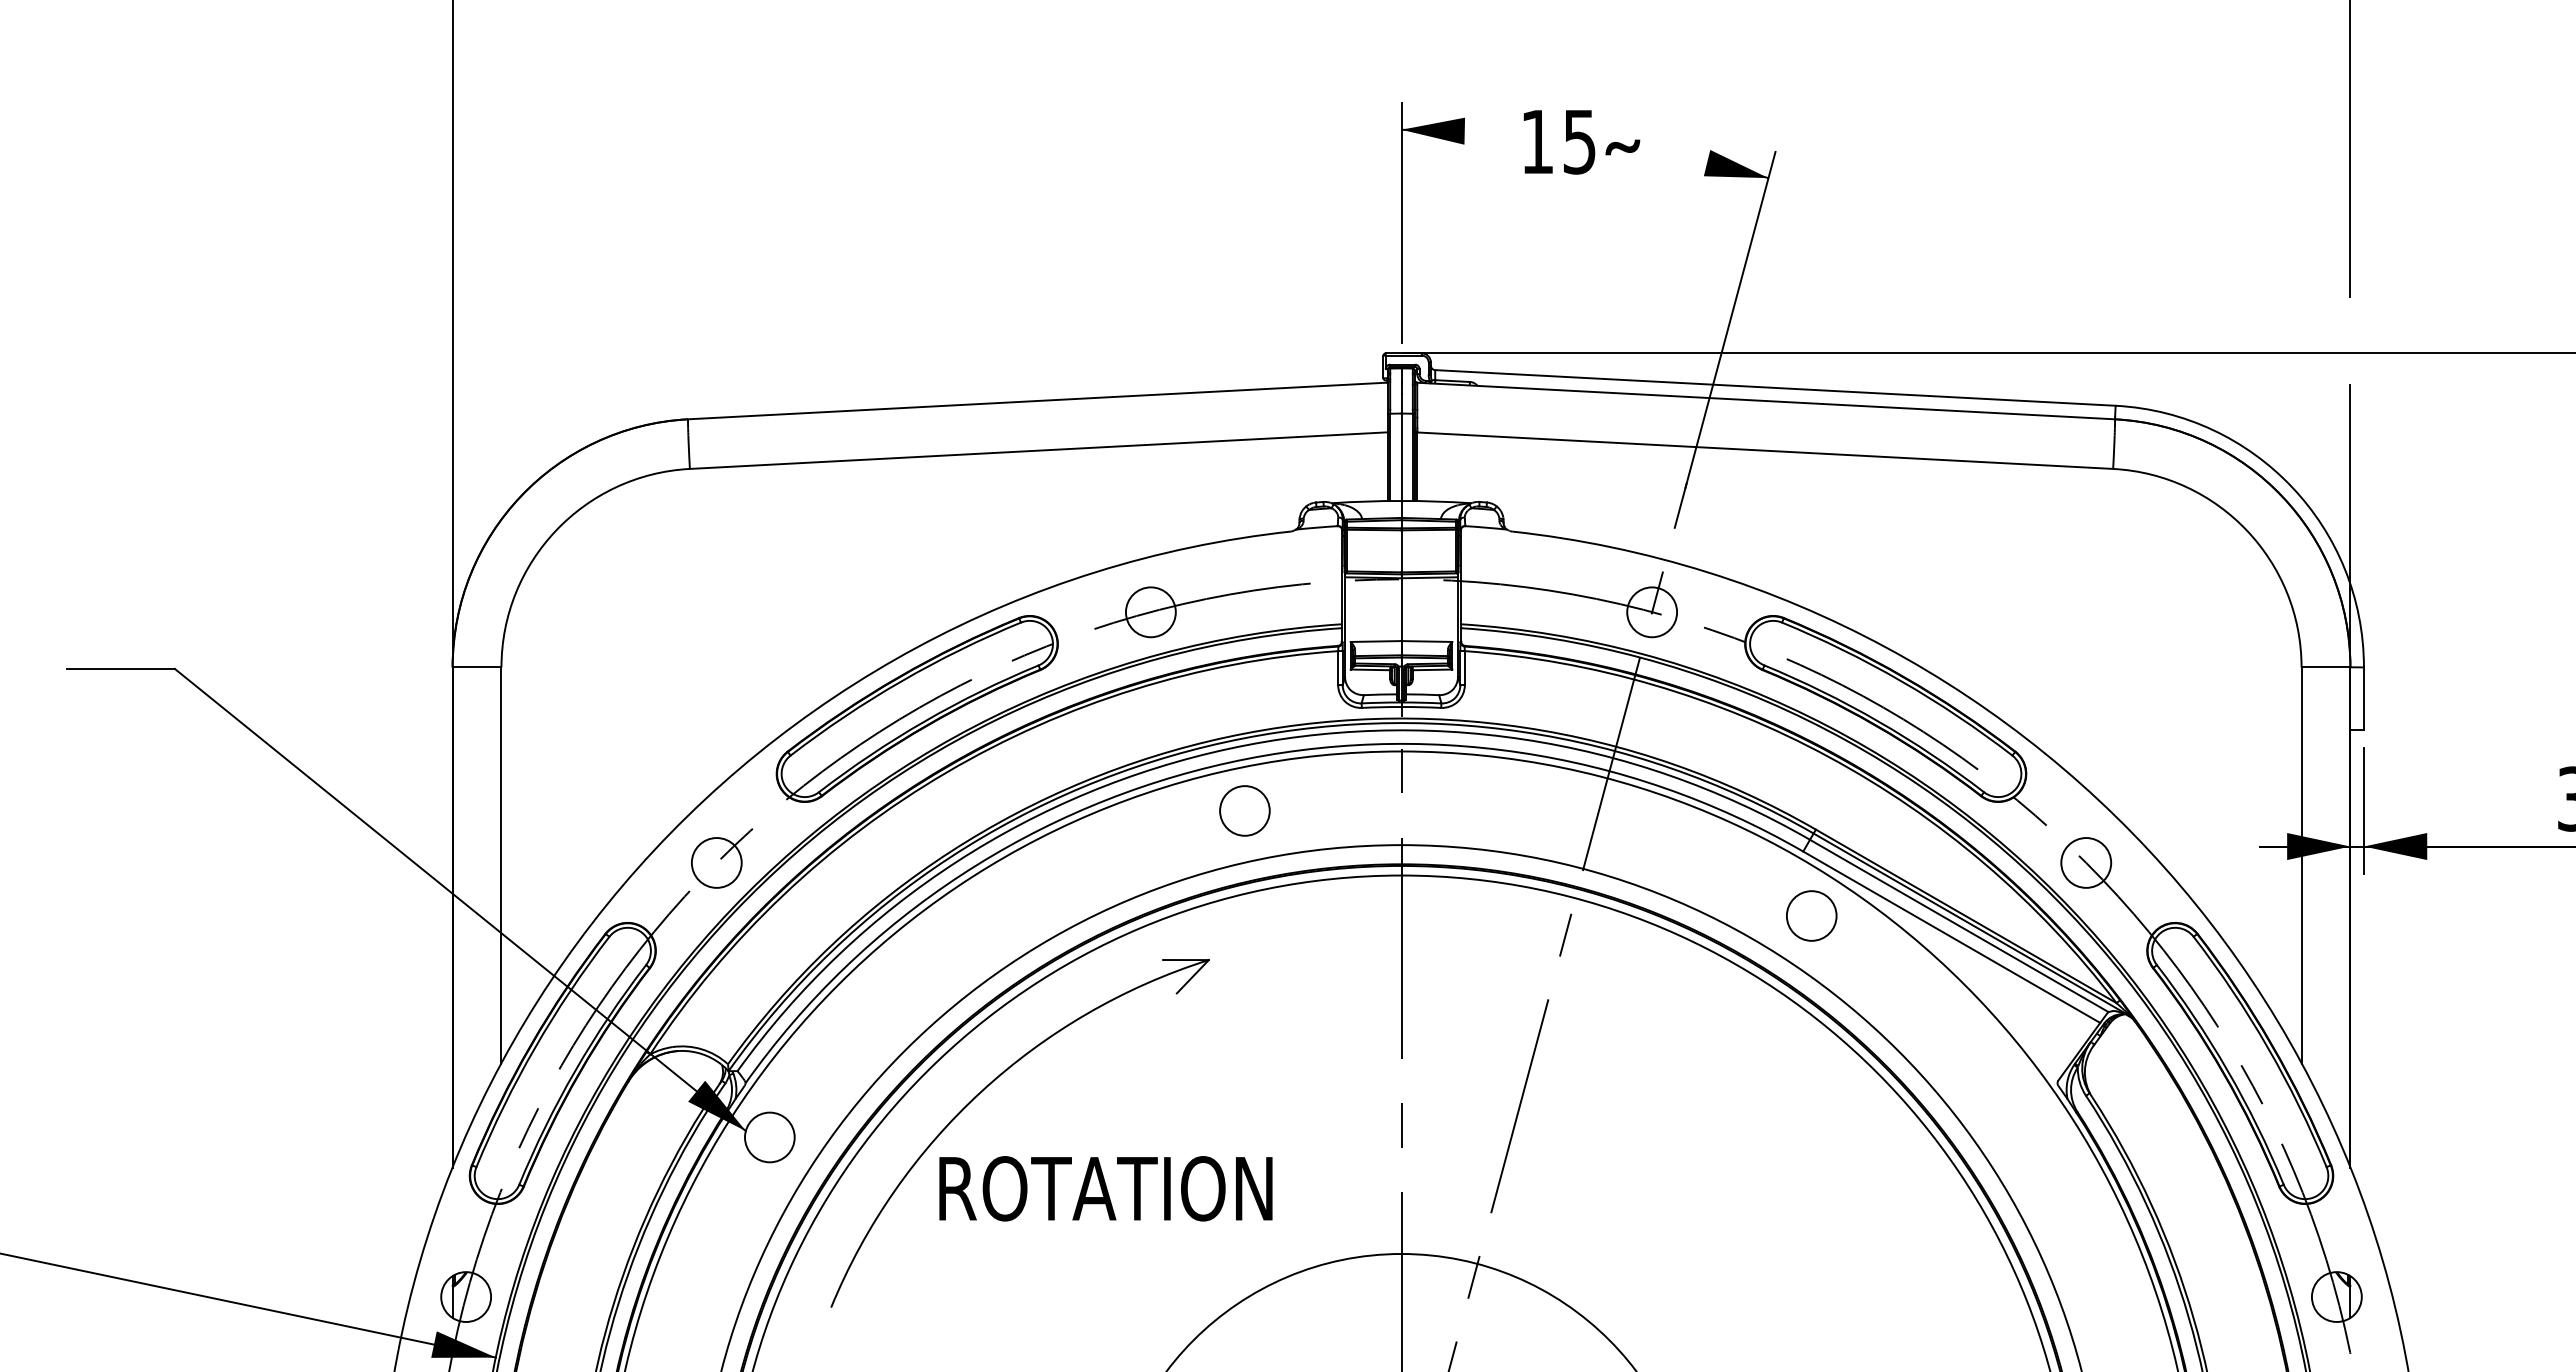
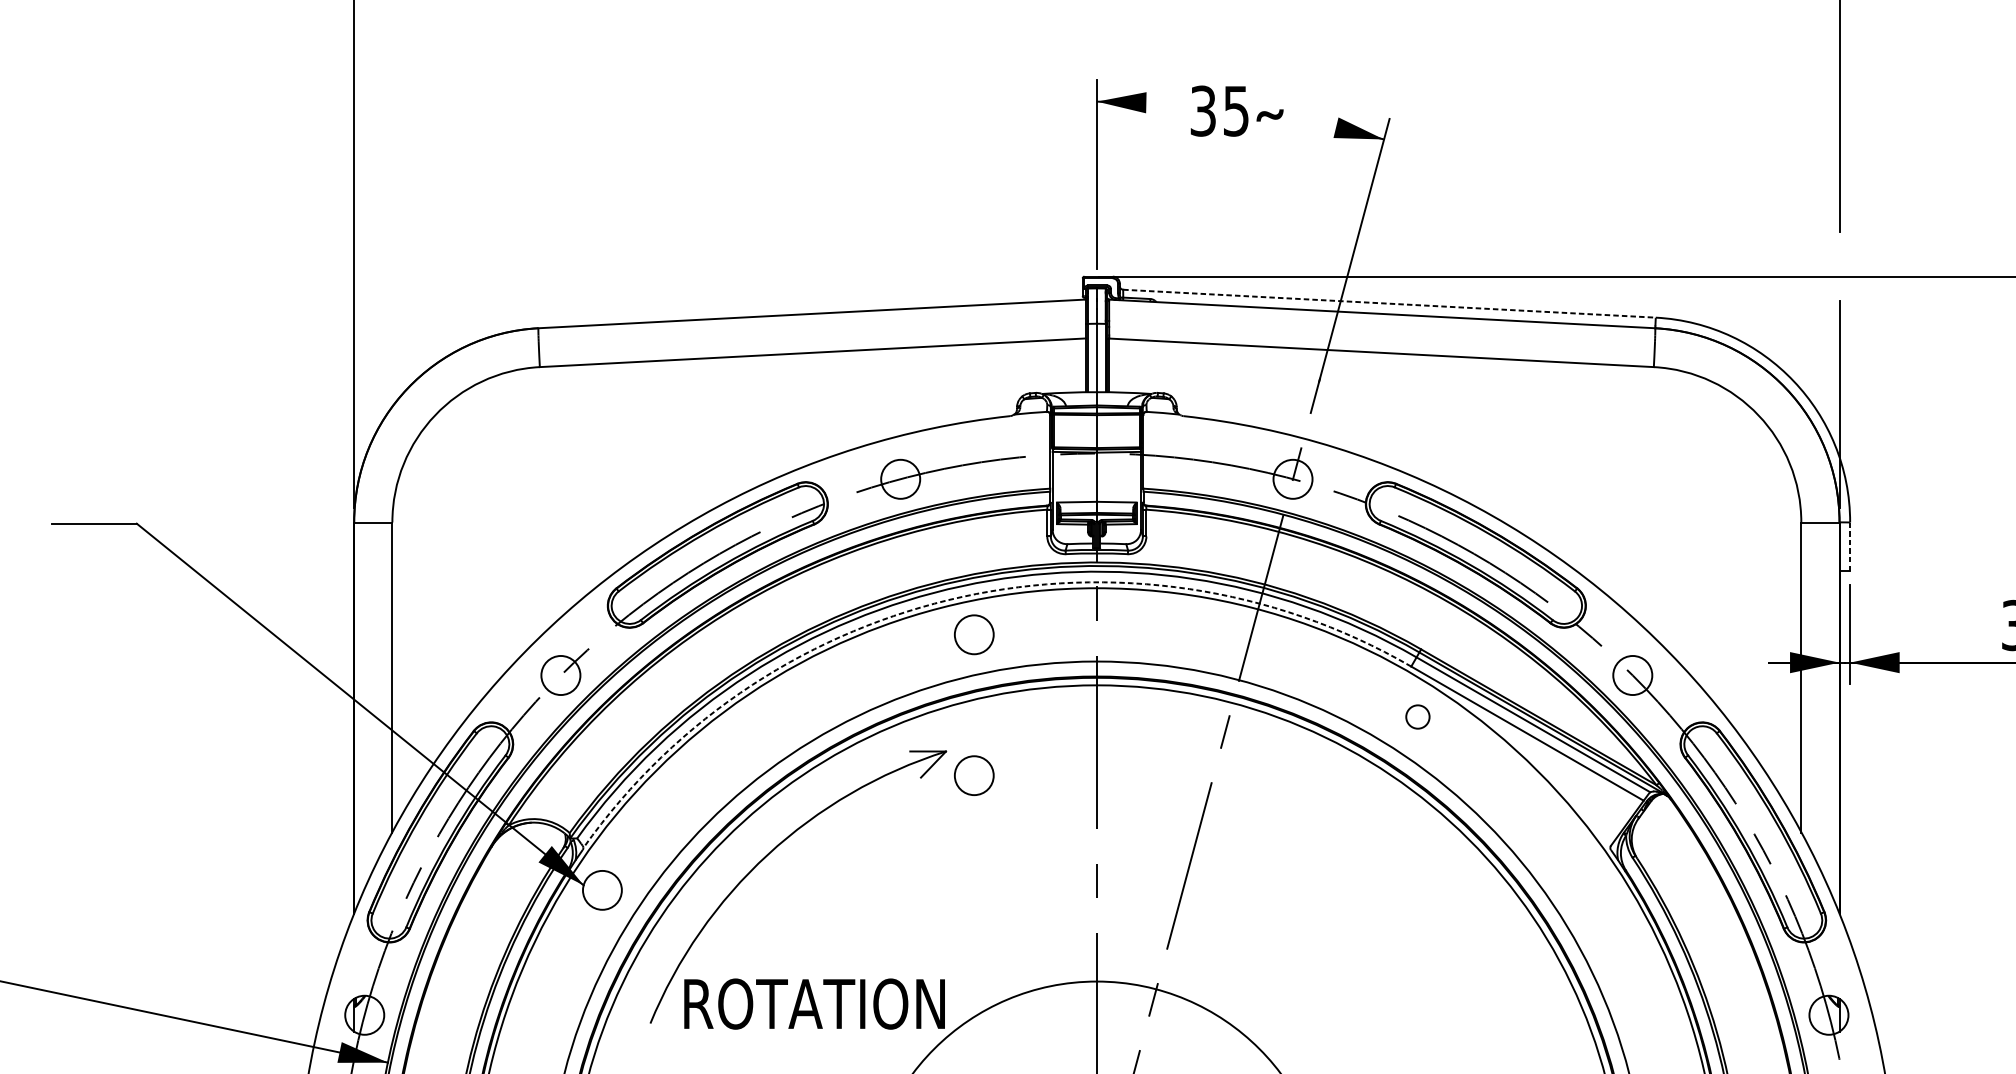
text: (1537, 141) -> (1203, 110), 15 -> 35
line: (1775, 387) -> (1389, 303), solid -> dashed
line: (2363, 699) -> (1849, 547), solid -> dashed
arc: (1229, 762) -> (962, 596), solid -> dashed
circle: (1811, 915) -> (1417, 716), size x0.6
circle: (1244, 990) -> (973, 775), added
text: (1105, 1188) -> (814, 1003), moved

